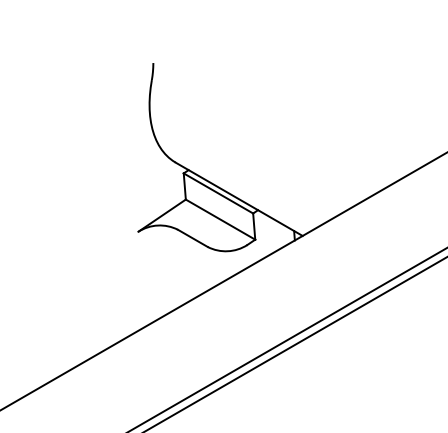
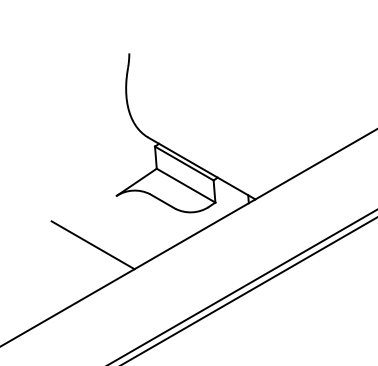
line: (110, 289) -> (93, 244), added

